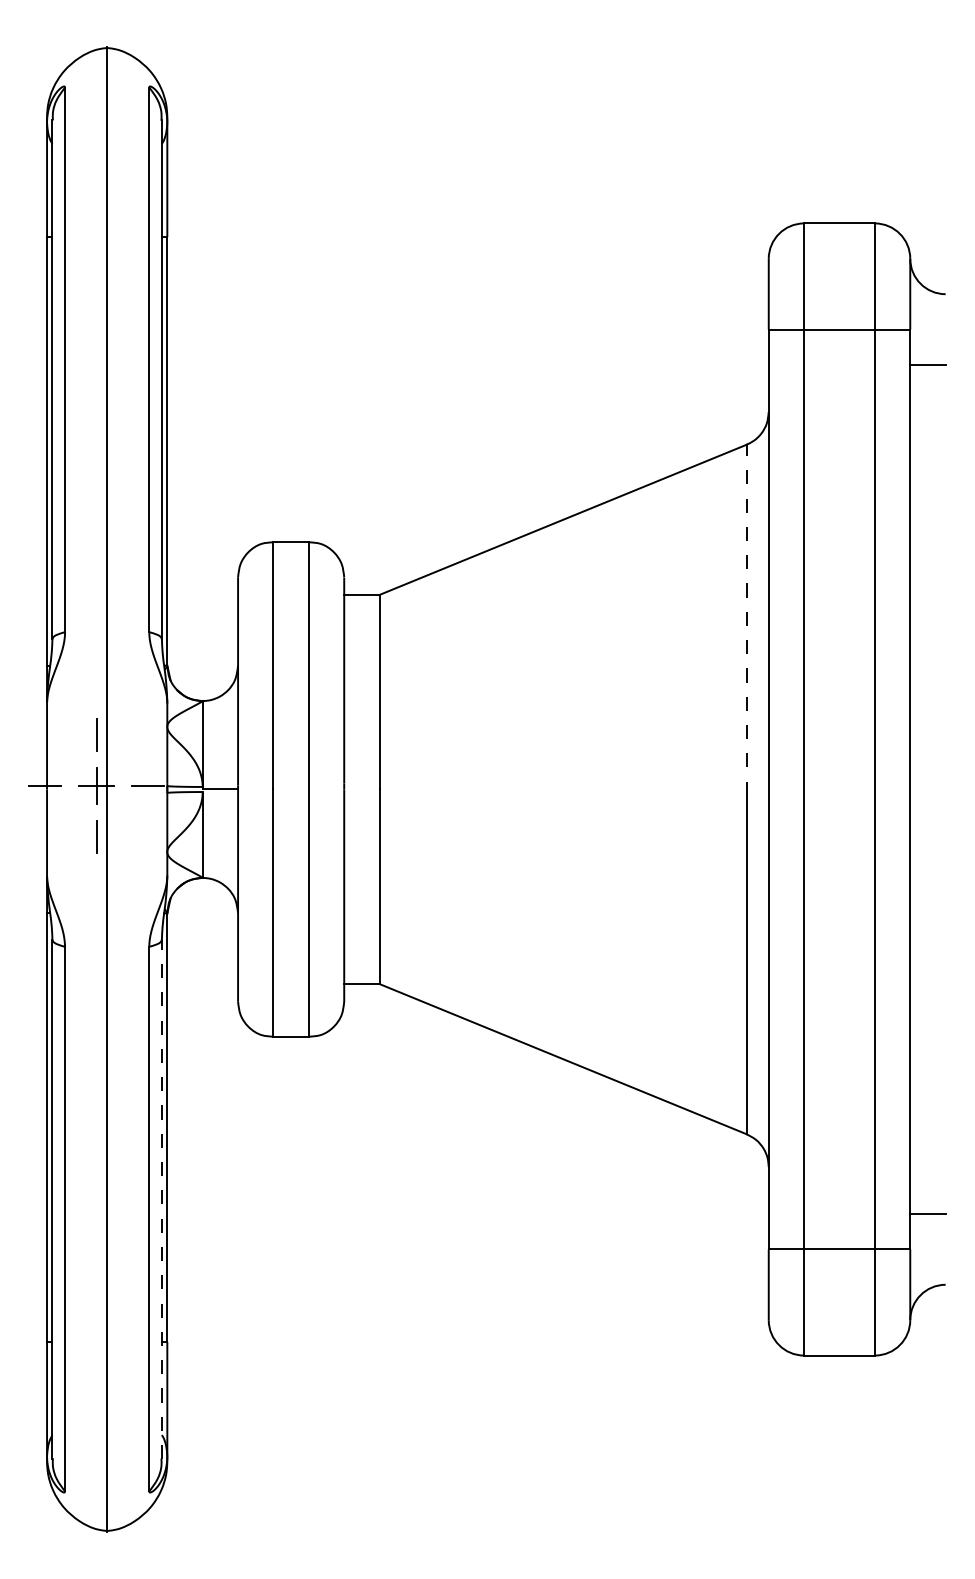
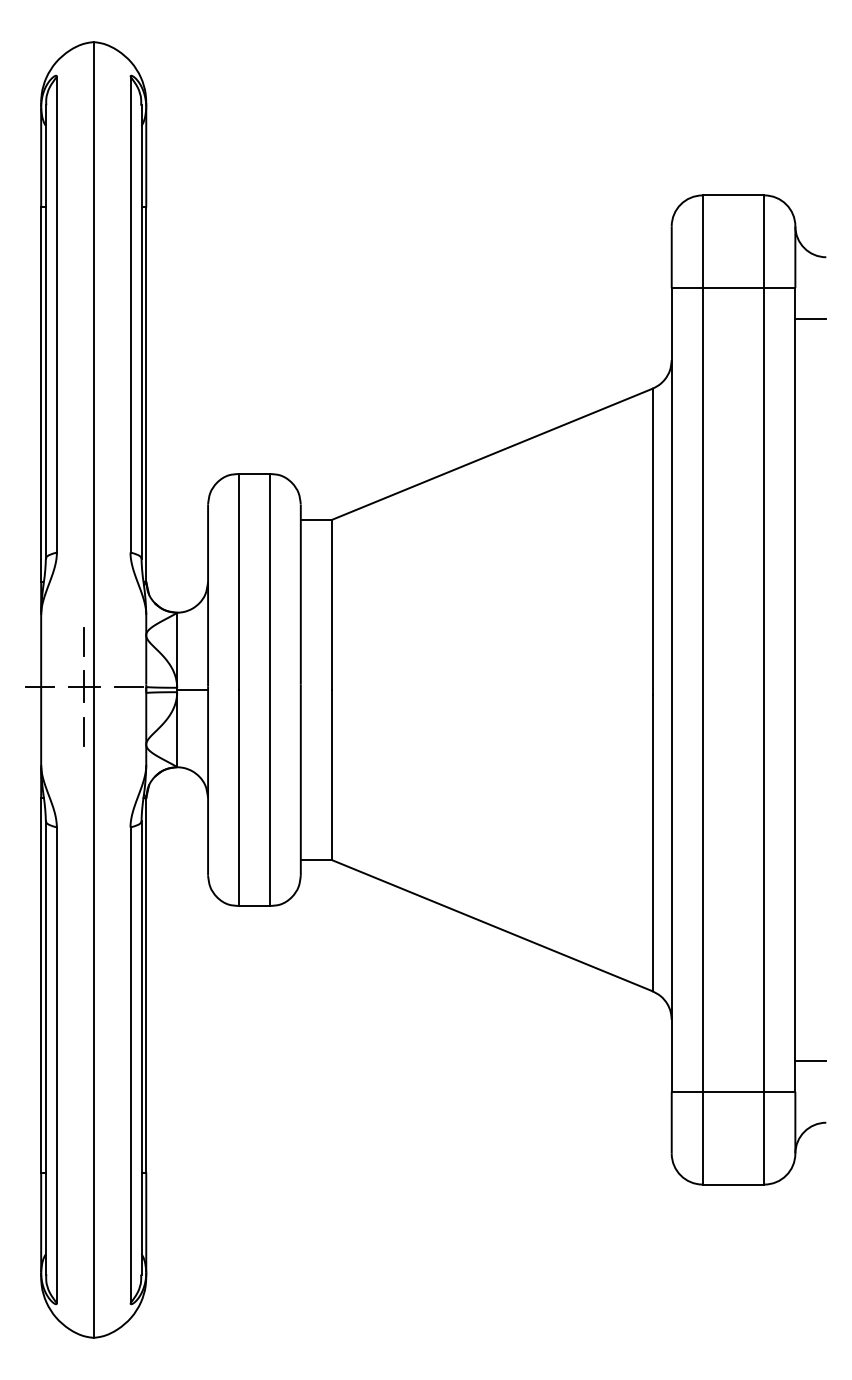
line: (746, 620) -> (652, 542), dashed -> solid
line: (161, 1199) -> (141, 1048), dashed -> solid

